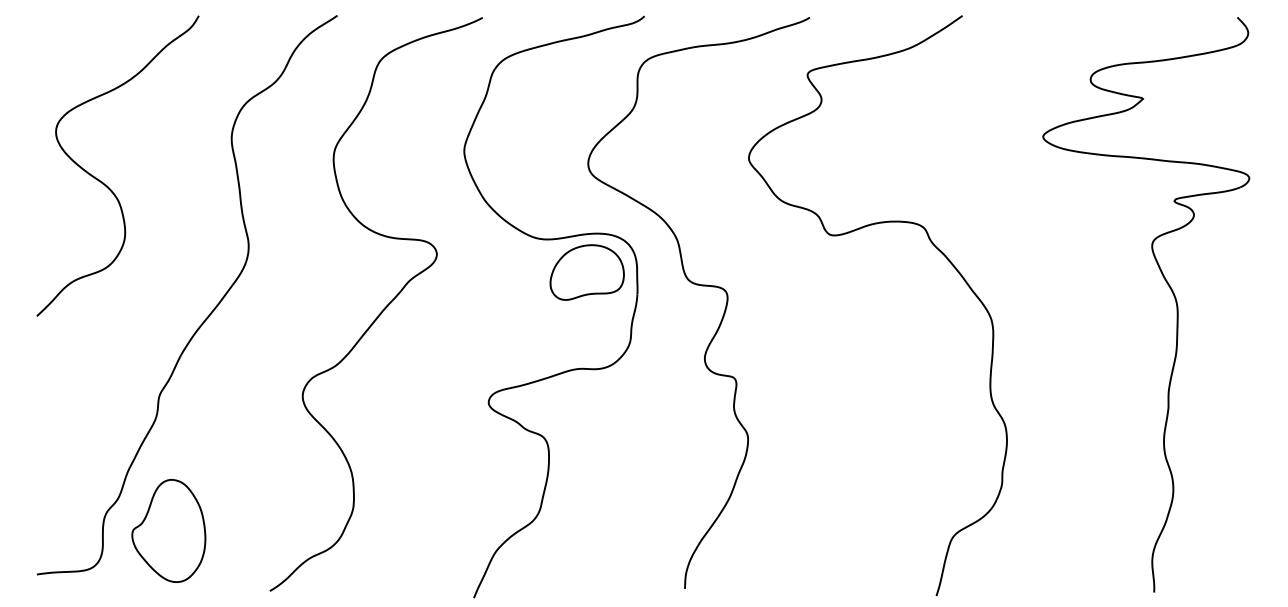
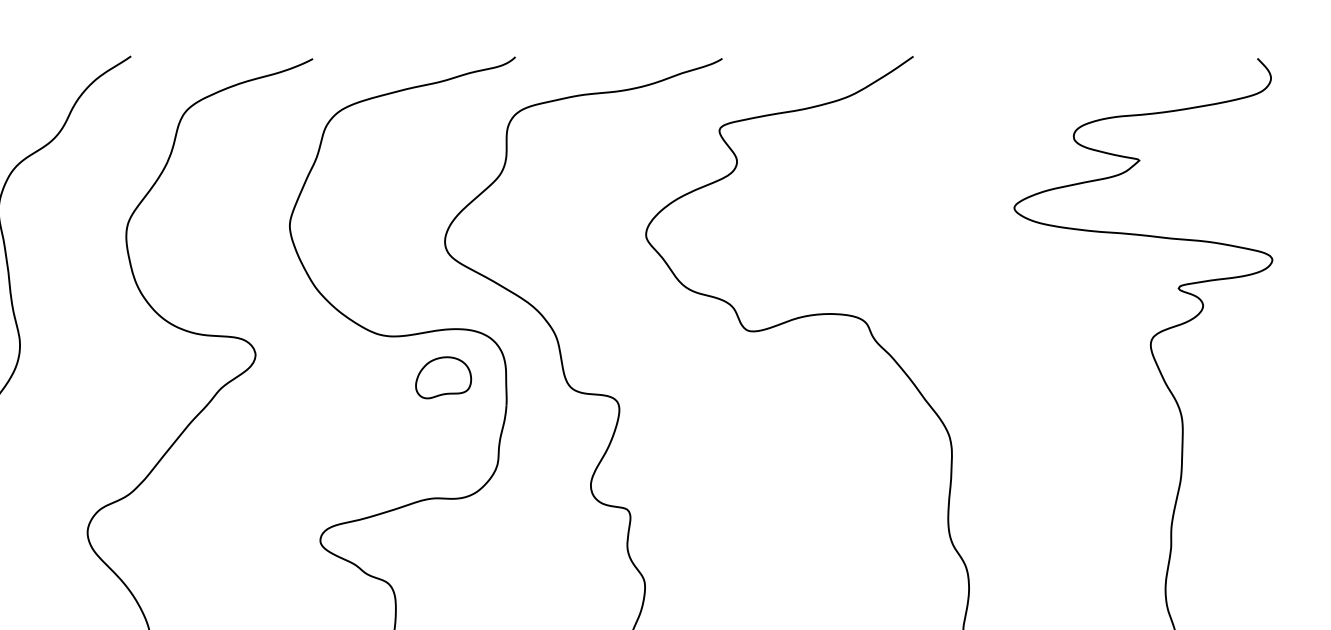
part: (586, 272) -> (442, 377), size x0.6

